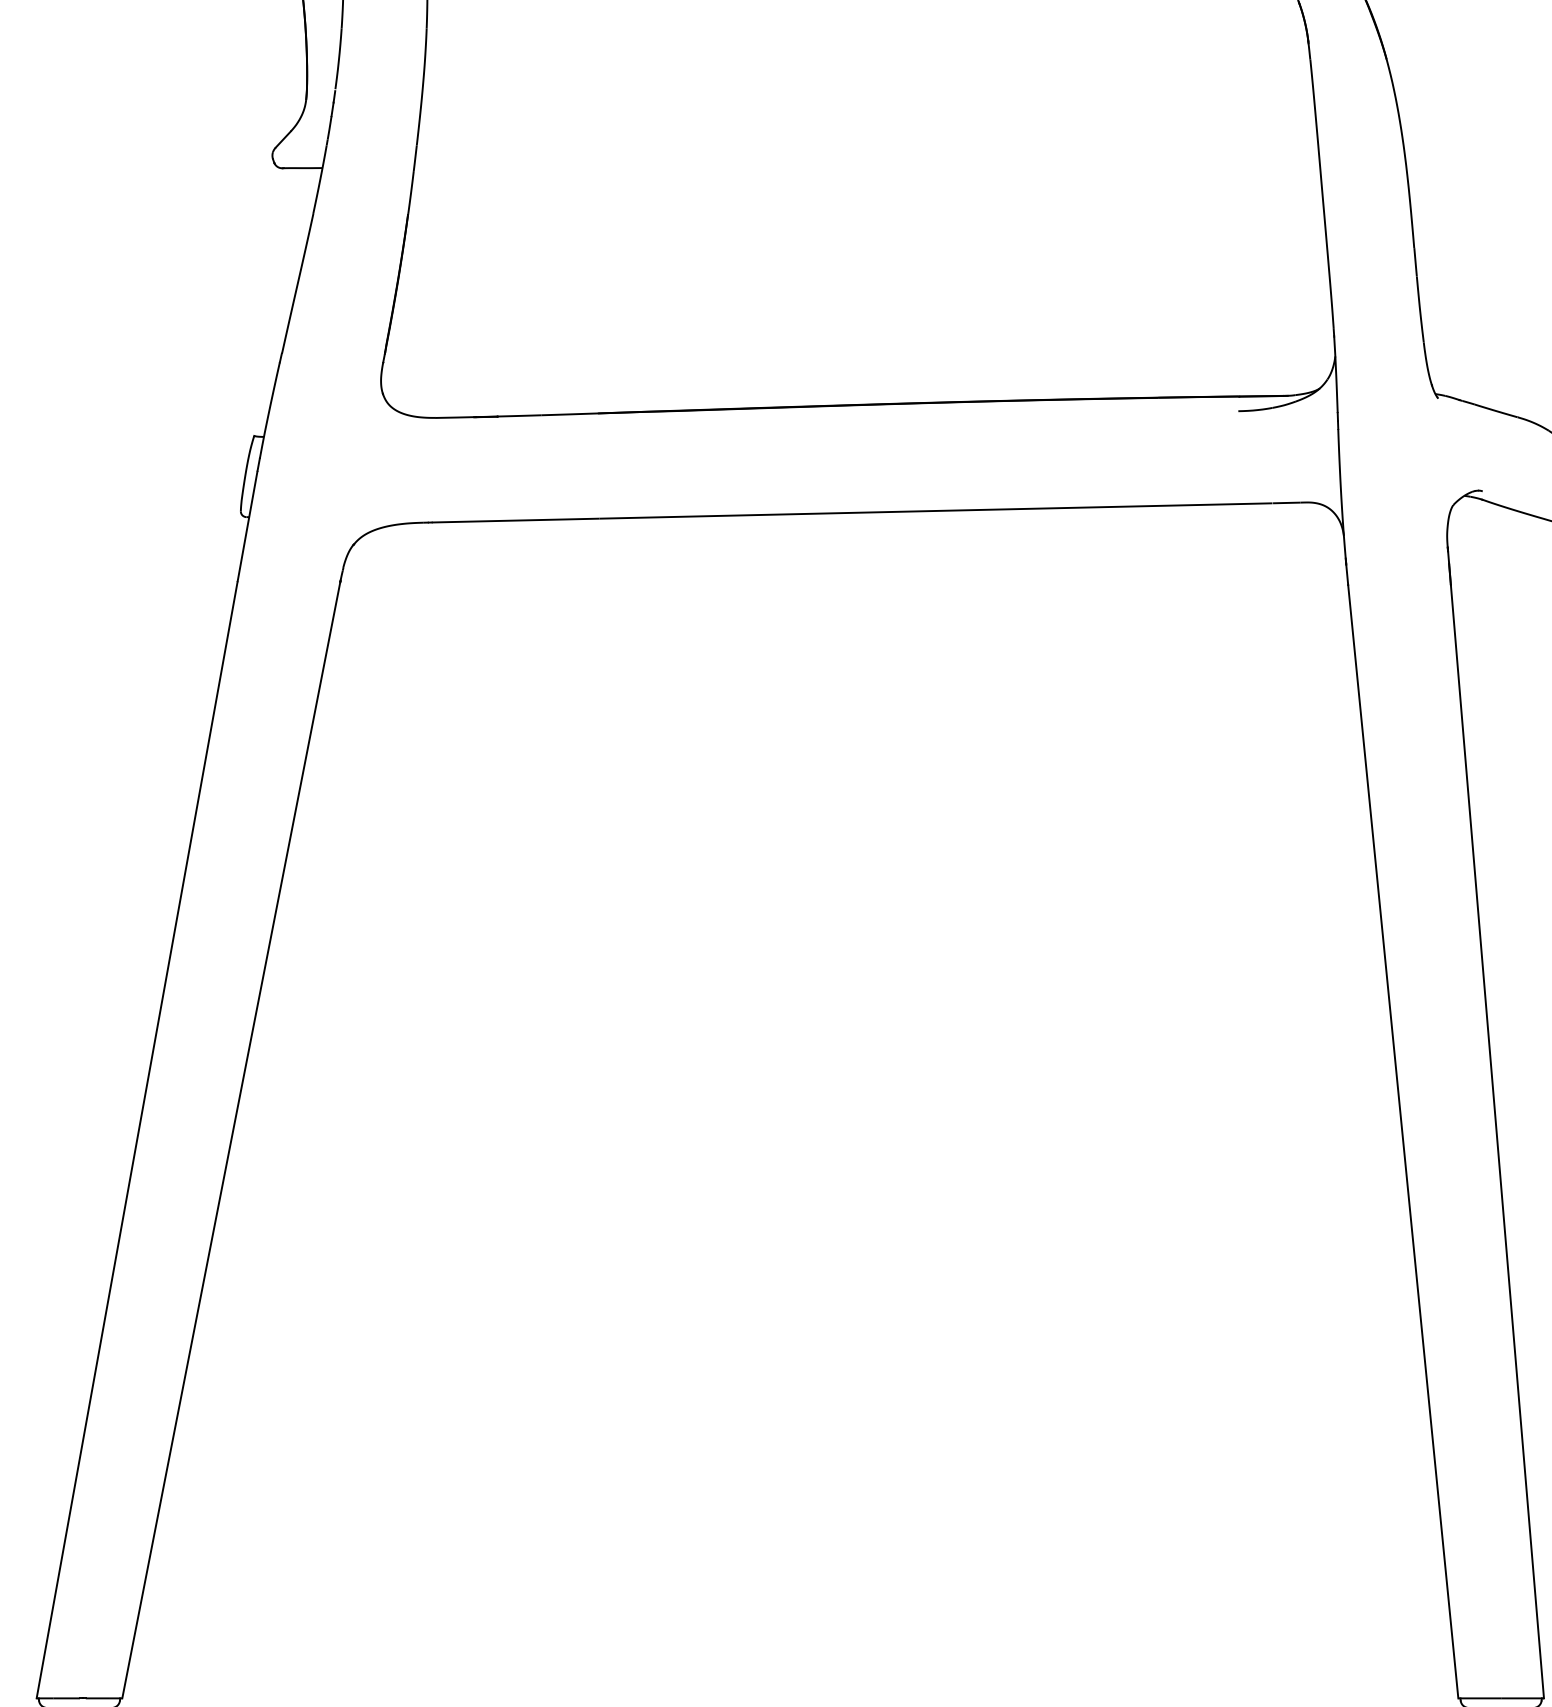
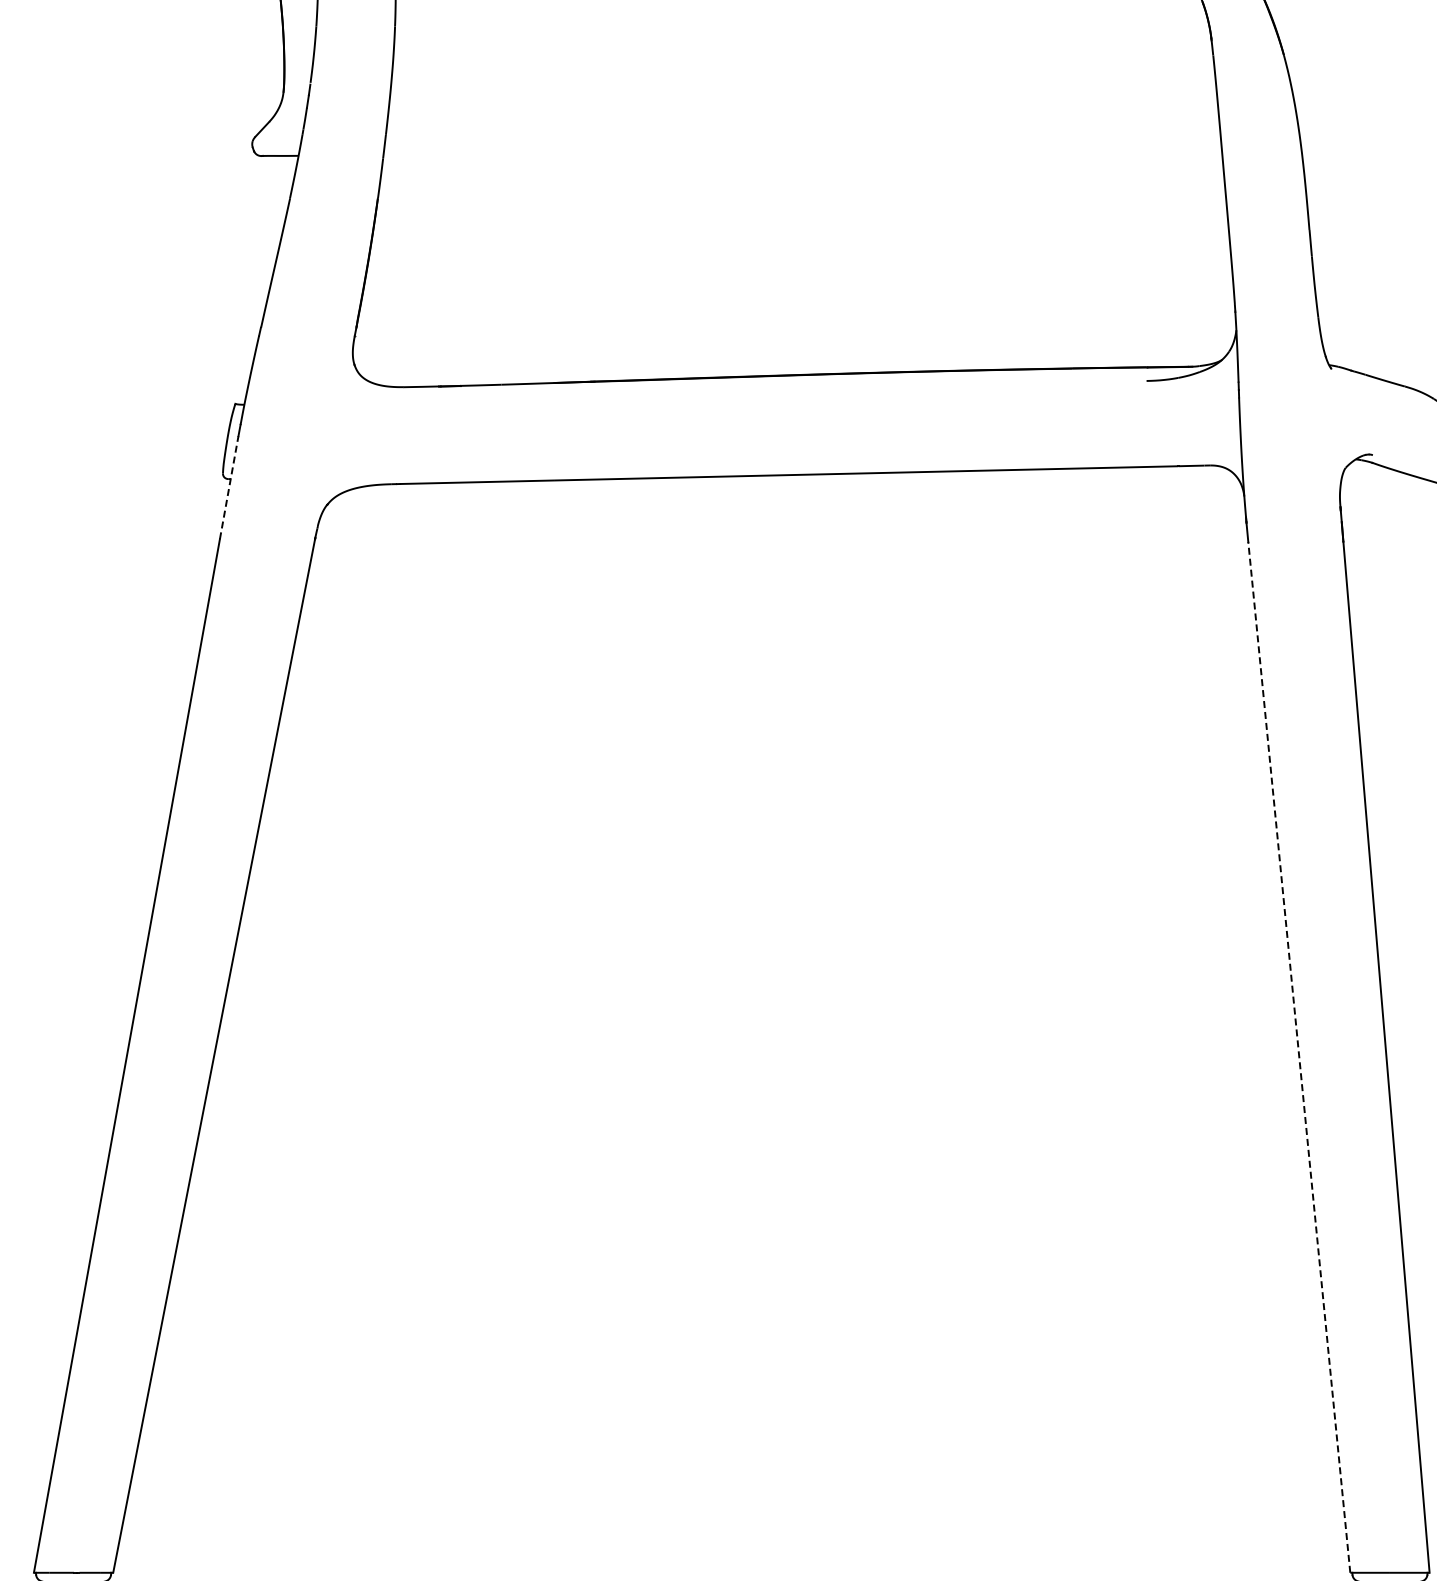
line: (247, 526) -> (229, 487), solid -> dashed
line: (1403, 1141) -> (1299, 1057), solid -> dashed

